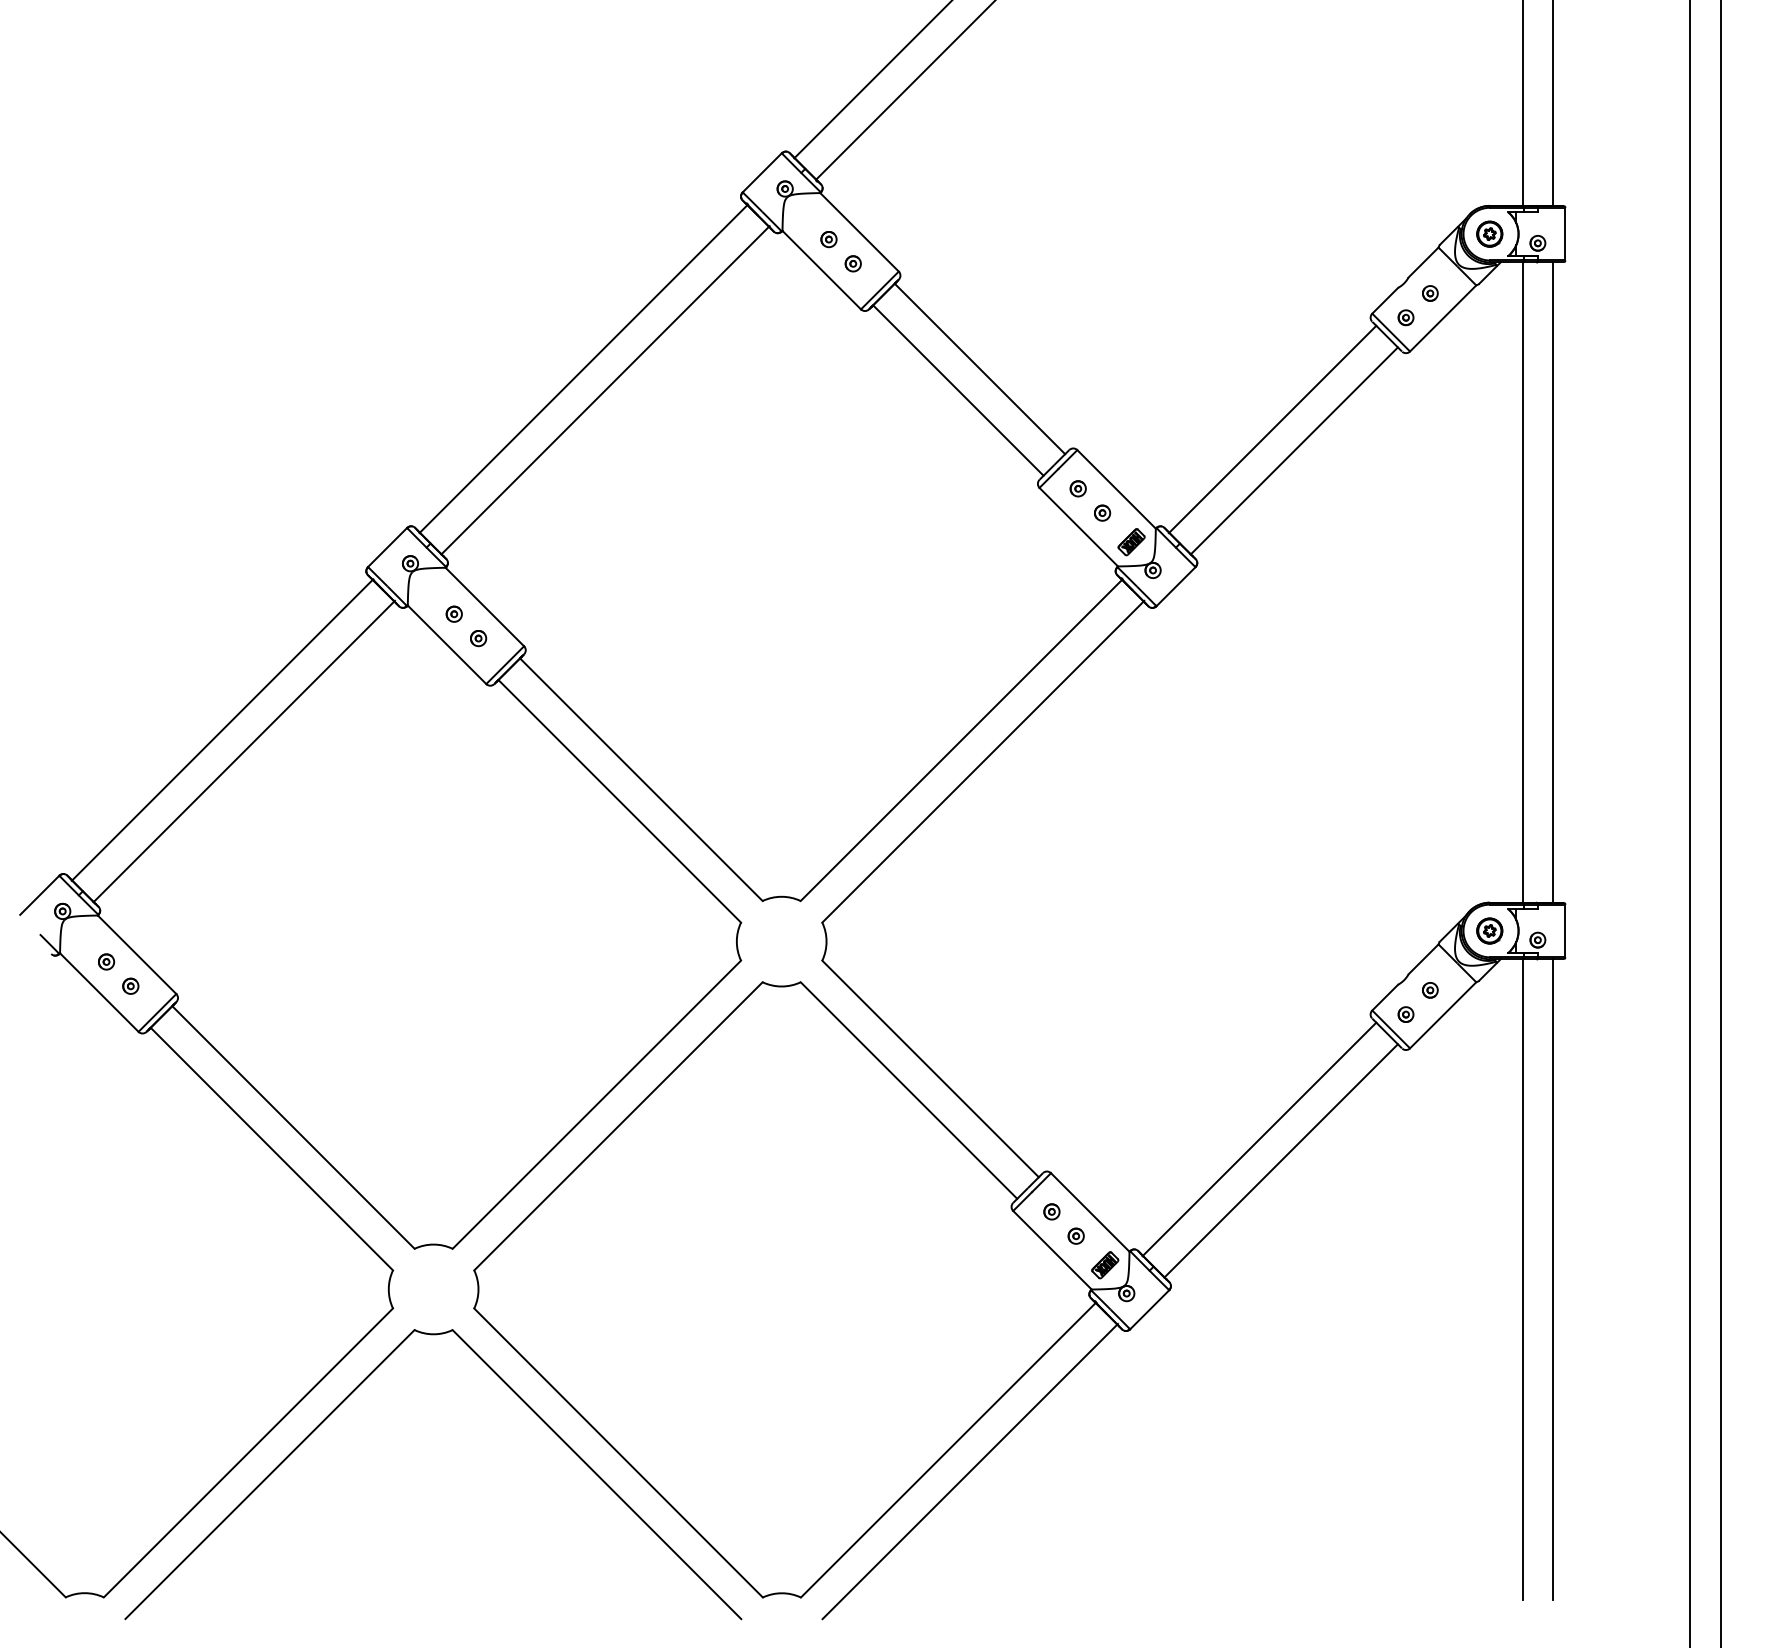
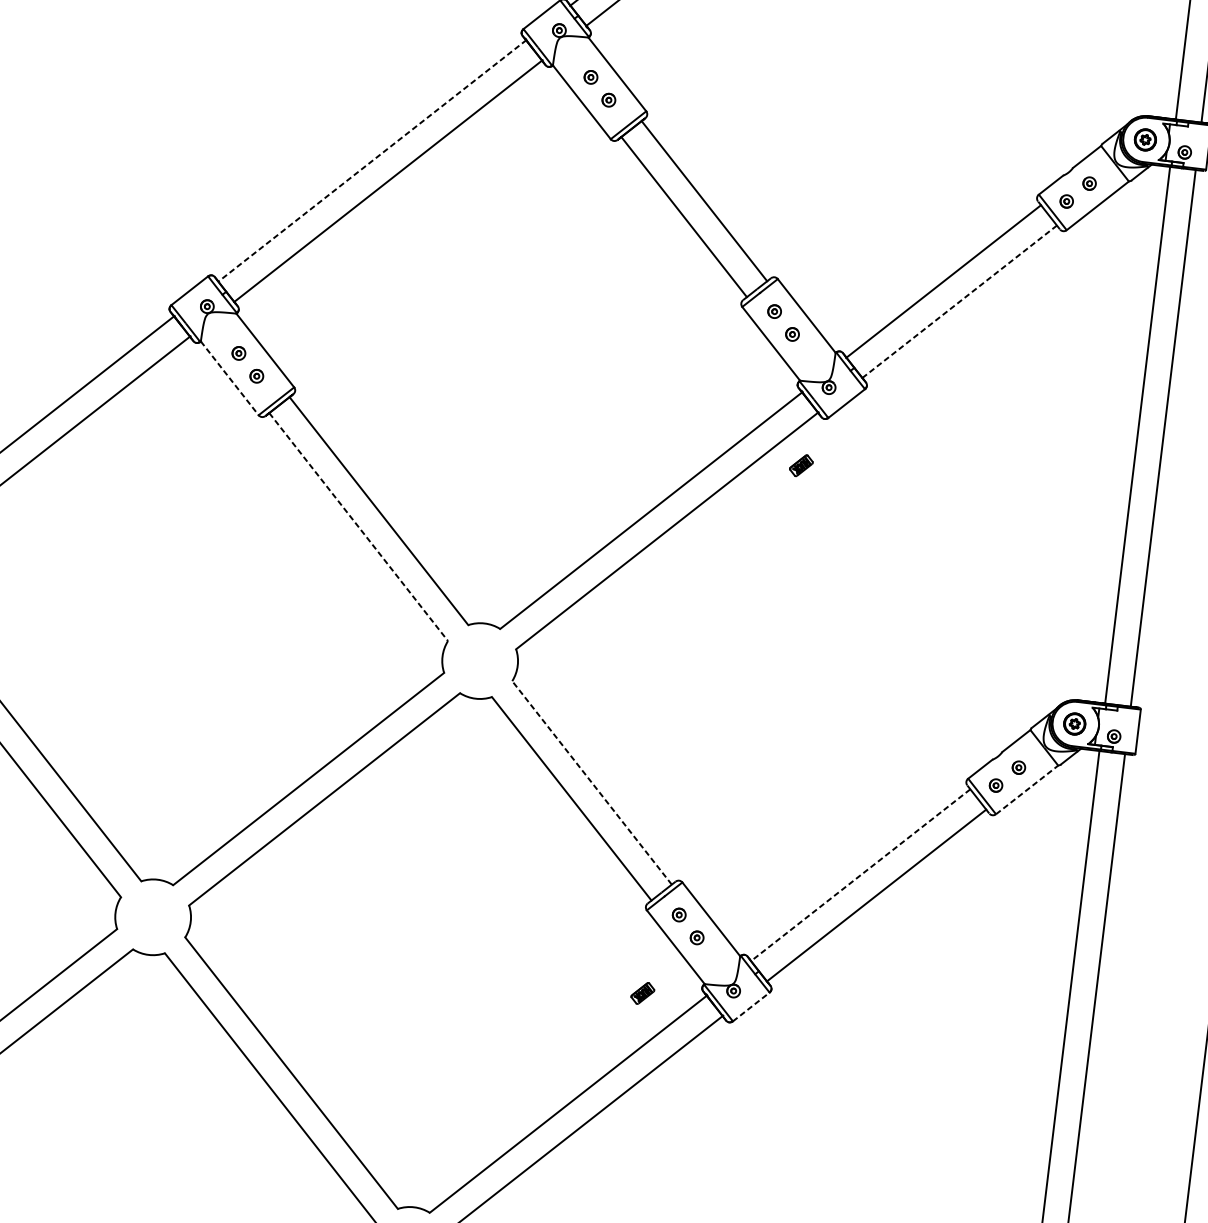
line: (583, 369) -> (372, 161), solid -> dashed
line: (1294, 450) -> (959, 301), solid -> dashed
part: (1131, 542) -> (801, 465), moved
line: (446, 644) -> (229, 378), solid -> dashed
line: (619, 801) -> (358, 527), solid -> dashed
line: (1443, 1015) -> (1027, 790), solid -> dashed
line: (930, 1068) -> (592, 782), solid -> dashed
line: (1259, 1139) -> (860, 875), solid -> dashed
part: (1105, 1265) -> (643, 993), moved
line: (1149, 1309) -> (751, 1006), solid -> dashed

